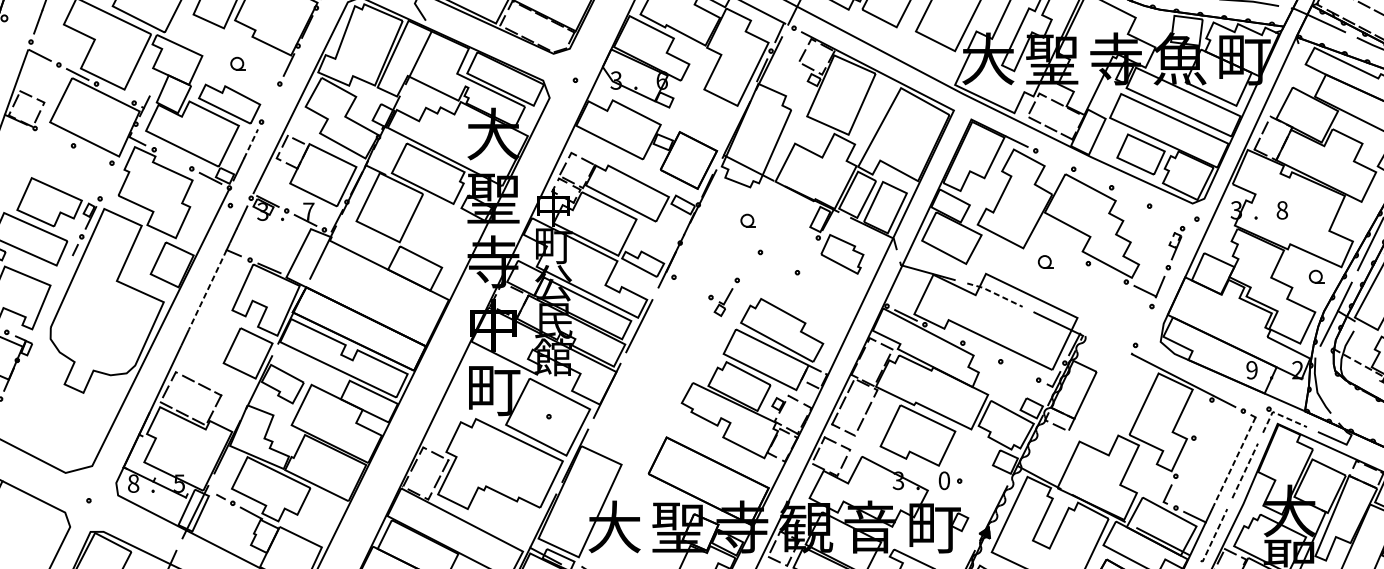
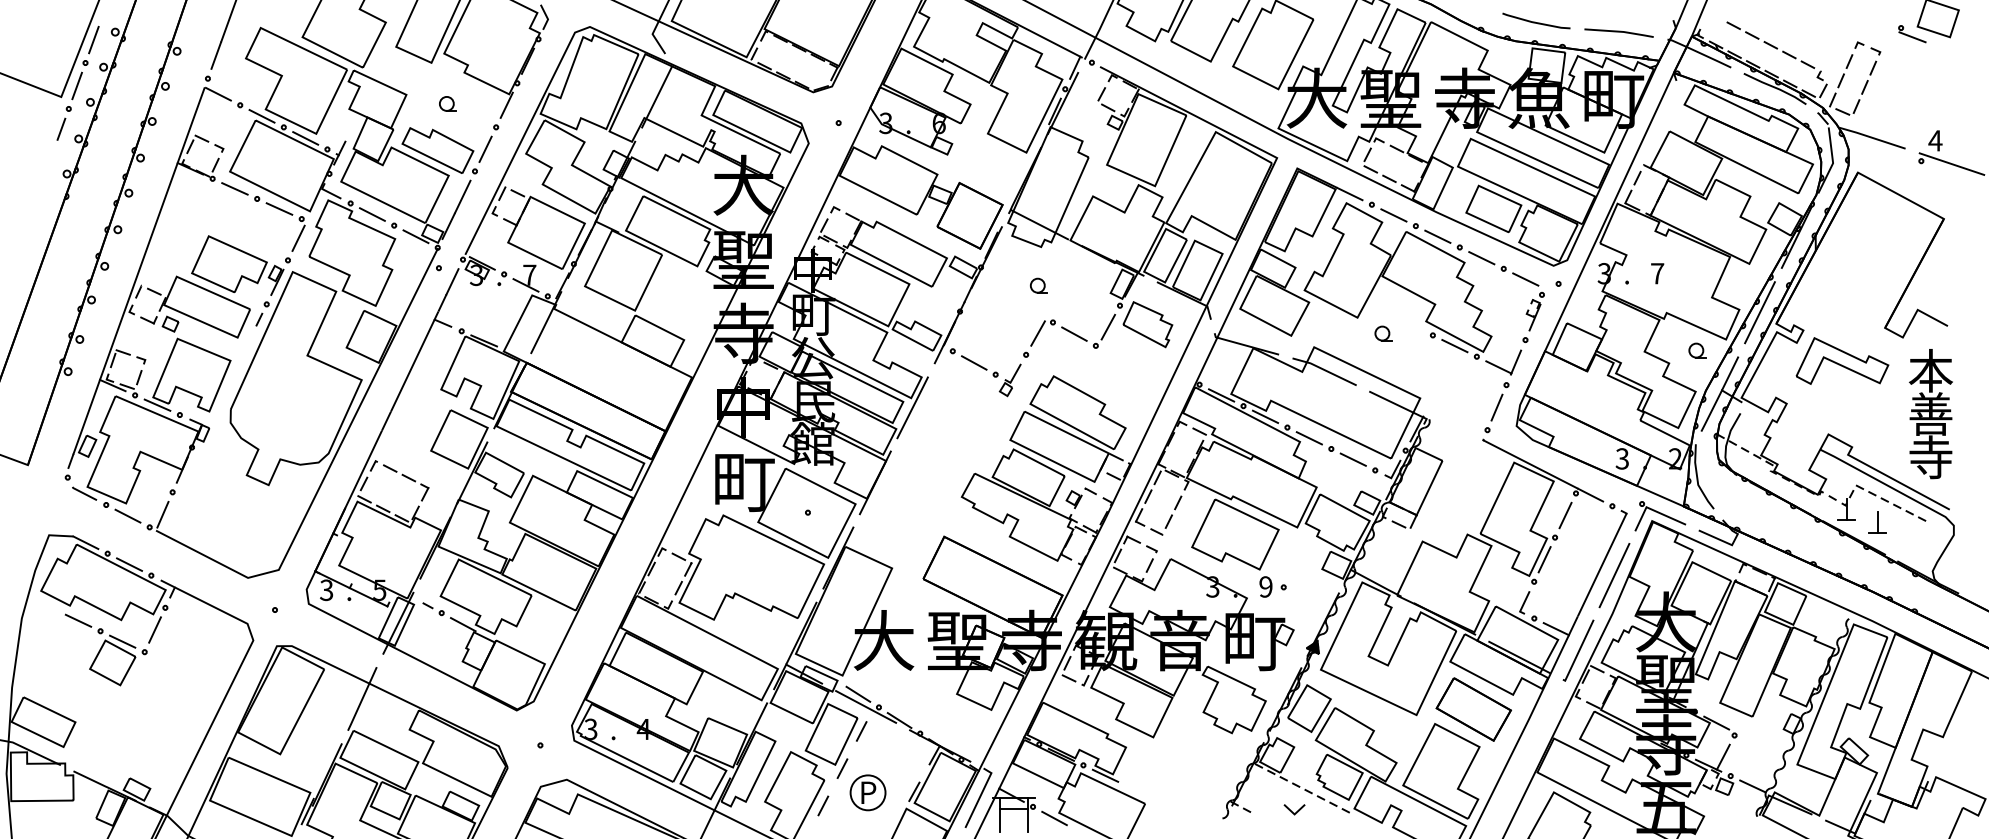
line: (115, 93) -> (305, 138), added
line: (270, 102) -> (485, 148), added
line: (53, 136) -> (234, 188), added
line: (250, 143) -> (462, 196), dashed -> solid
line: (92, 154) -> (279, 208), added
line: (173, 159) -> (372, 214), added
line: (1054, 160) -> (1393, 215), added
line: (1092, 178) -> (1437, 236), added
line: (109, 179) -> (298, 237), added
line: (1130, 197) -> (1481, 258), added
text: (1282, 210) -> (1657, 273), 8 -> 7
line: (1168, 215) -> (1525, 279), added
line: (808, 255) -> (1108, 326), added
line: (747, 261) -> (1037, 333), added
line: (779, 261) -> (1074, 333), added
line: (1107, 272) -> (1454, 345), added
line: (692, 287) -> (974, 362), added
line: (207, 290) -> (412, 366), dashed -> solid
line: (994, 293) -> (1324, 370), dashed -> solid
line: (1143, 325) -> (1496, 407), added
line: (943, 333) -> (1265, 416), added
line: (981, 352) -> (1308, 438), added
text: (1251, 369) -> (1621, 458), 9 -> 3
line: (1019, 370) -> (1352, 459), added
line: (1278, 414) -> (1653, 510), dashed -> solid
line: (1202, 419) -> (1565, 515), added
line: (1184, 457) -> (1544, 559), added
line: (1234, 461) -> (1602, 564), dashed -> solid
line: (1245, 470) -> (1614, 575), dashed -> solid
text: (943, 480) -> (1265, 586), 0 -> 9
text: (133, 482) -> (326, 589), 8 -> 3
line: (1214, 537) -> (1578, 652), dashed -> solid

